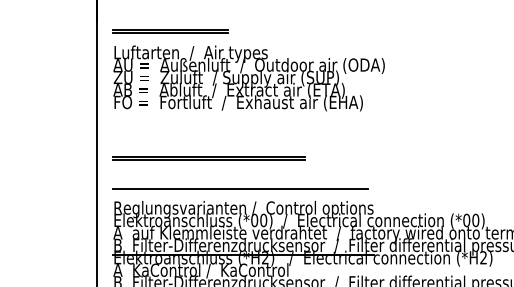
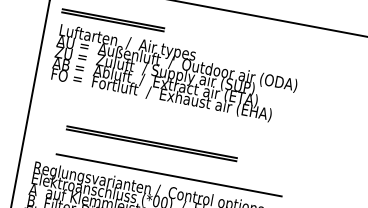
line: (208, 157) -> (151, 142), moved
line: (240, 188) -> (169, 174), moved

